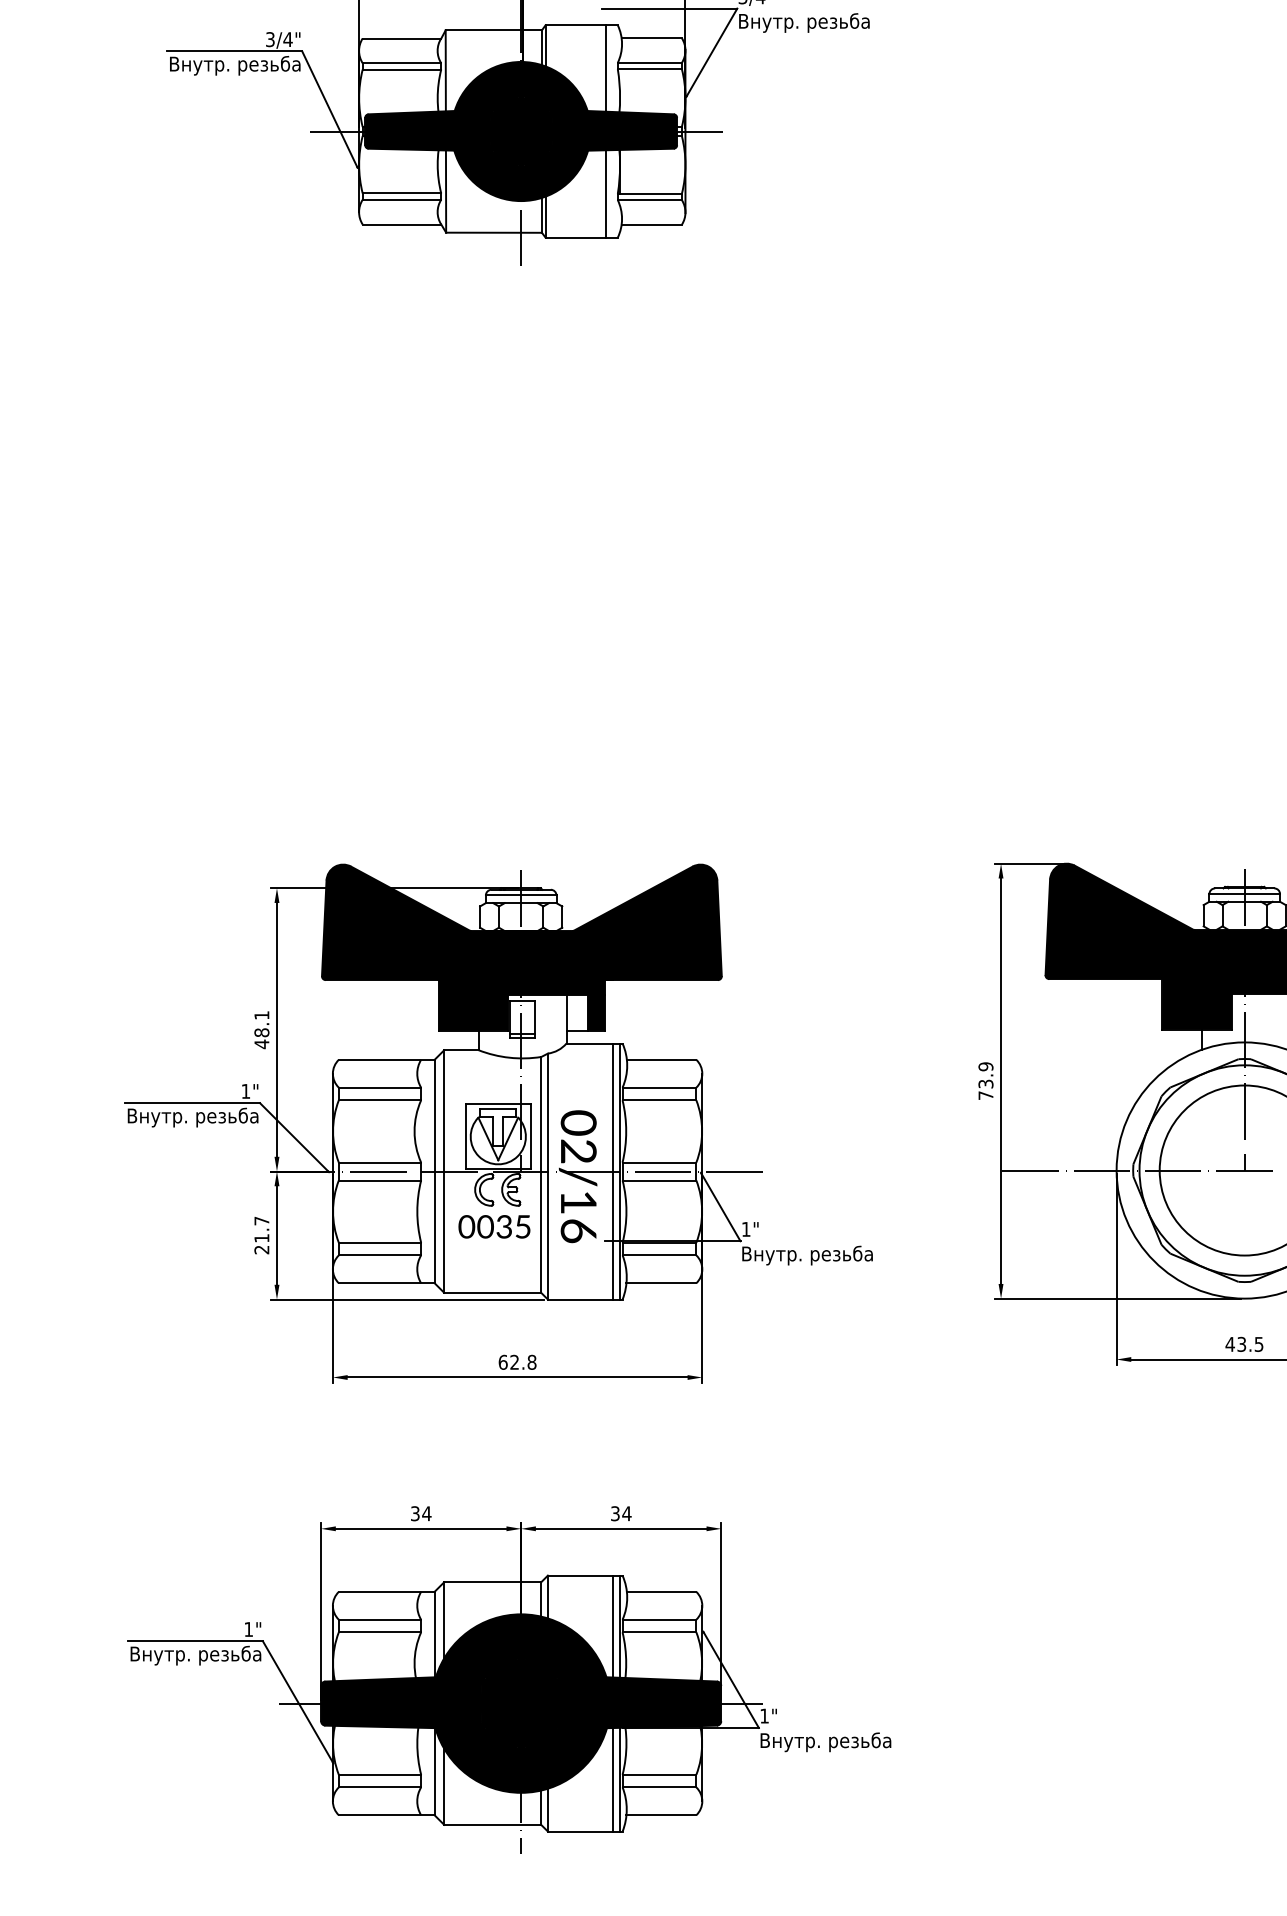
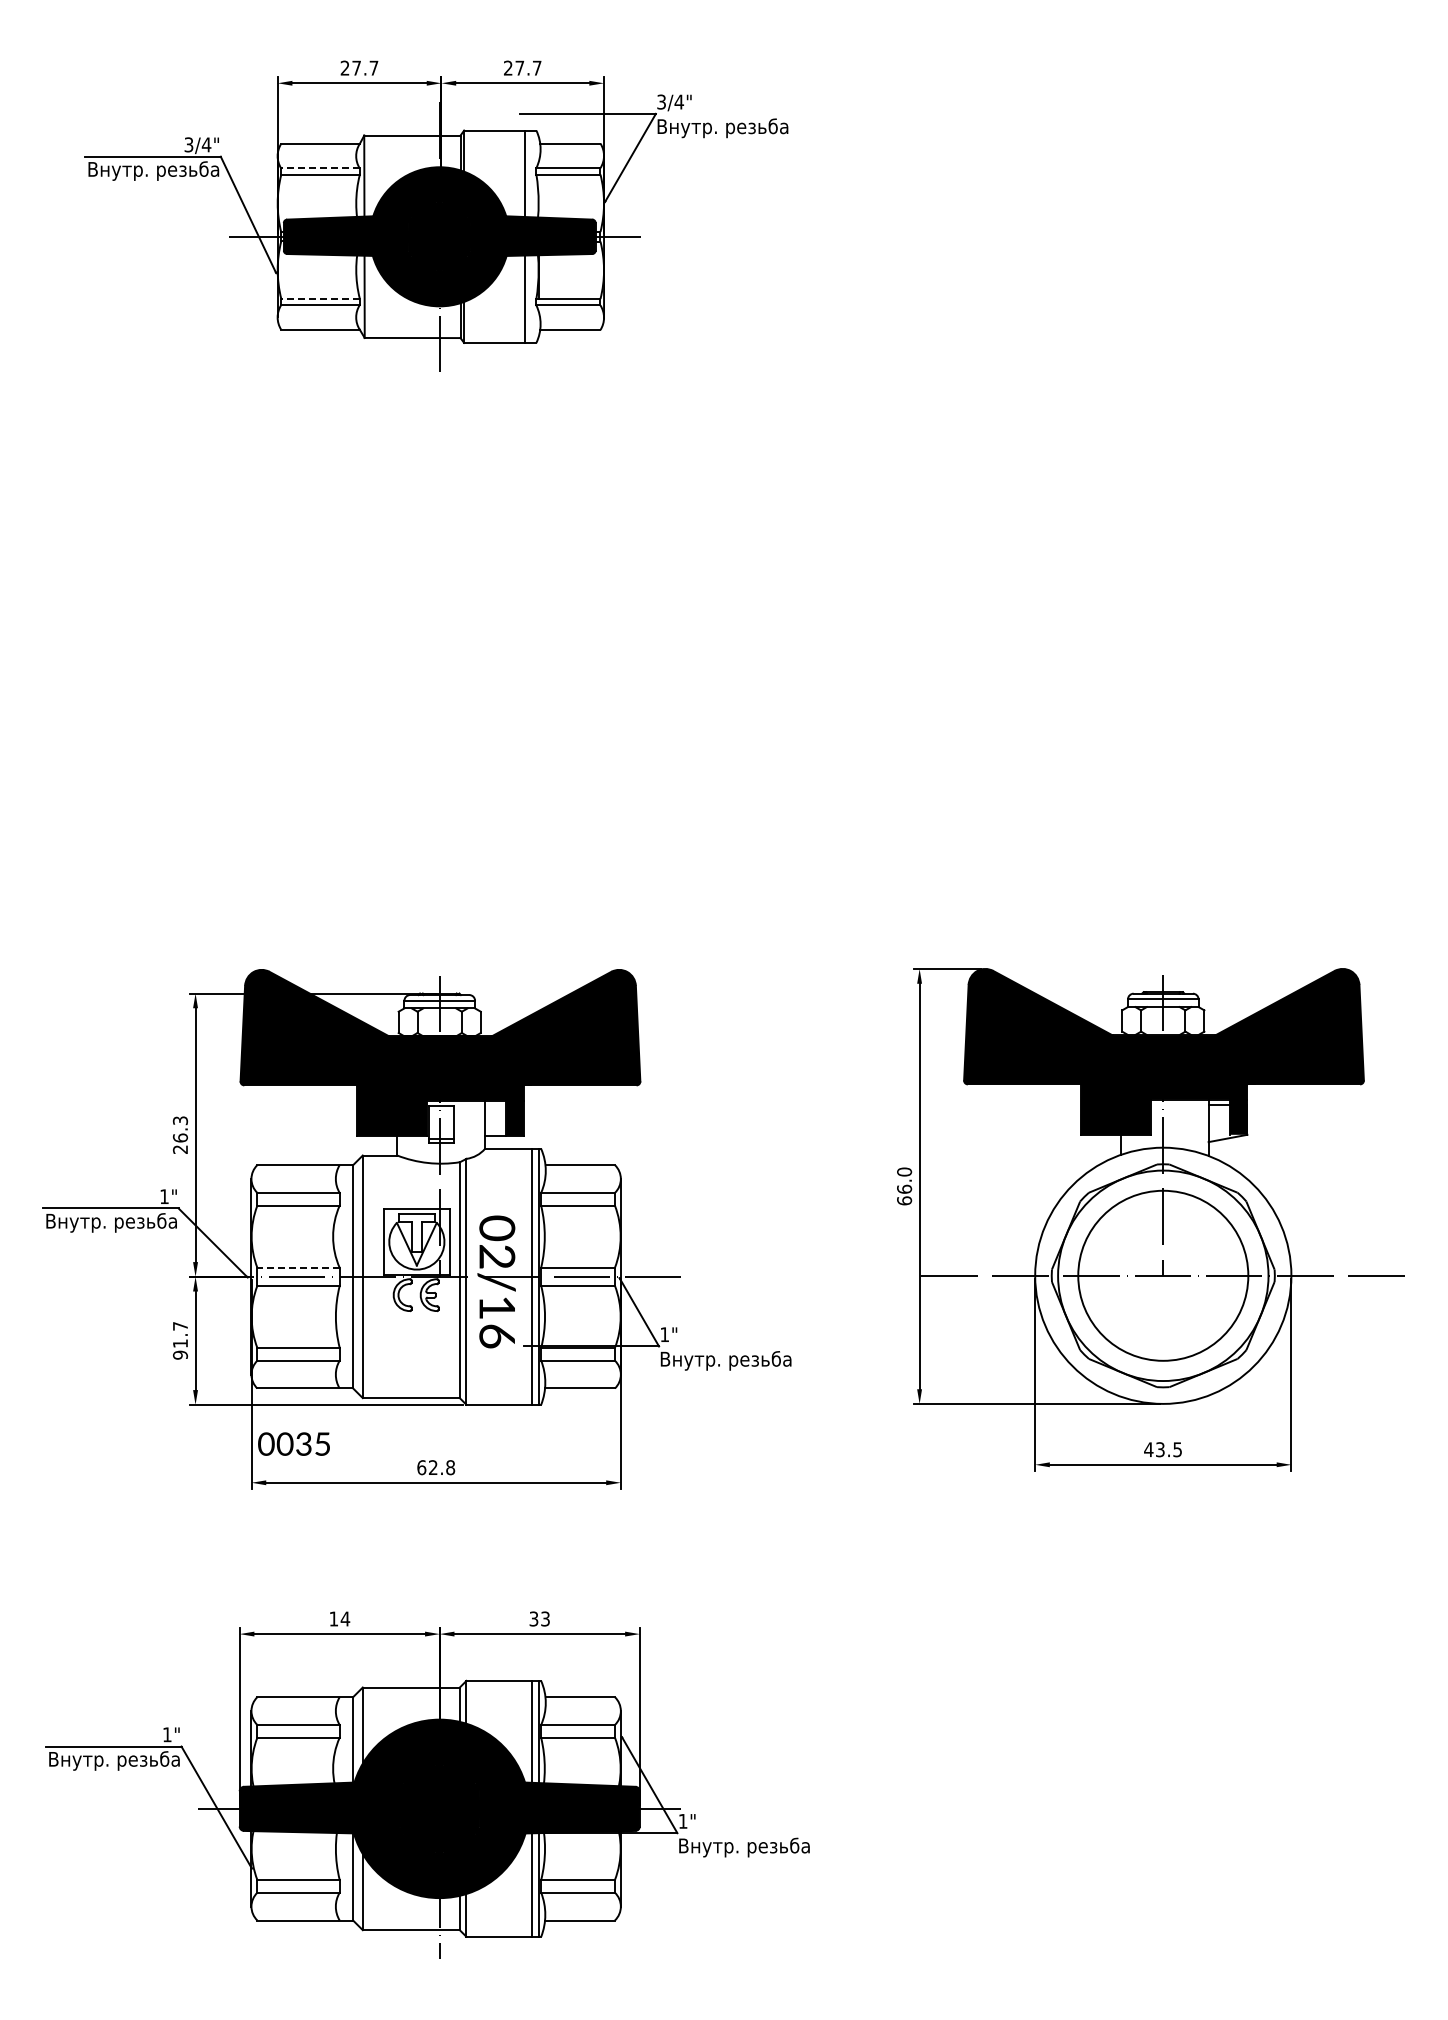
line: (401, 63) -> (320, 168), solid -> dashed
line: (401, 193) -> (320, 298), solid -> dashed
text: (261, 1030) -> (180, 1135), 48.1 -> 26.3
text: (985, 1081) -> (904, 1186), 73.9 -> 66.0
line: (379, 1162) -> (298, 1267), solid -> dashed
text: (493, 1226) -> (293, 1443), moved
text: (261, 1249) -> (180, 1354), 21.7 -> 91.7
text: (414, 1513) -> (333, 1618), 34 -> 14
text: (626, 1513) -> (545, 1618), 34 -> 33

